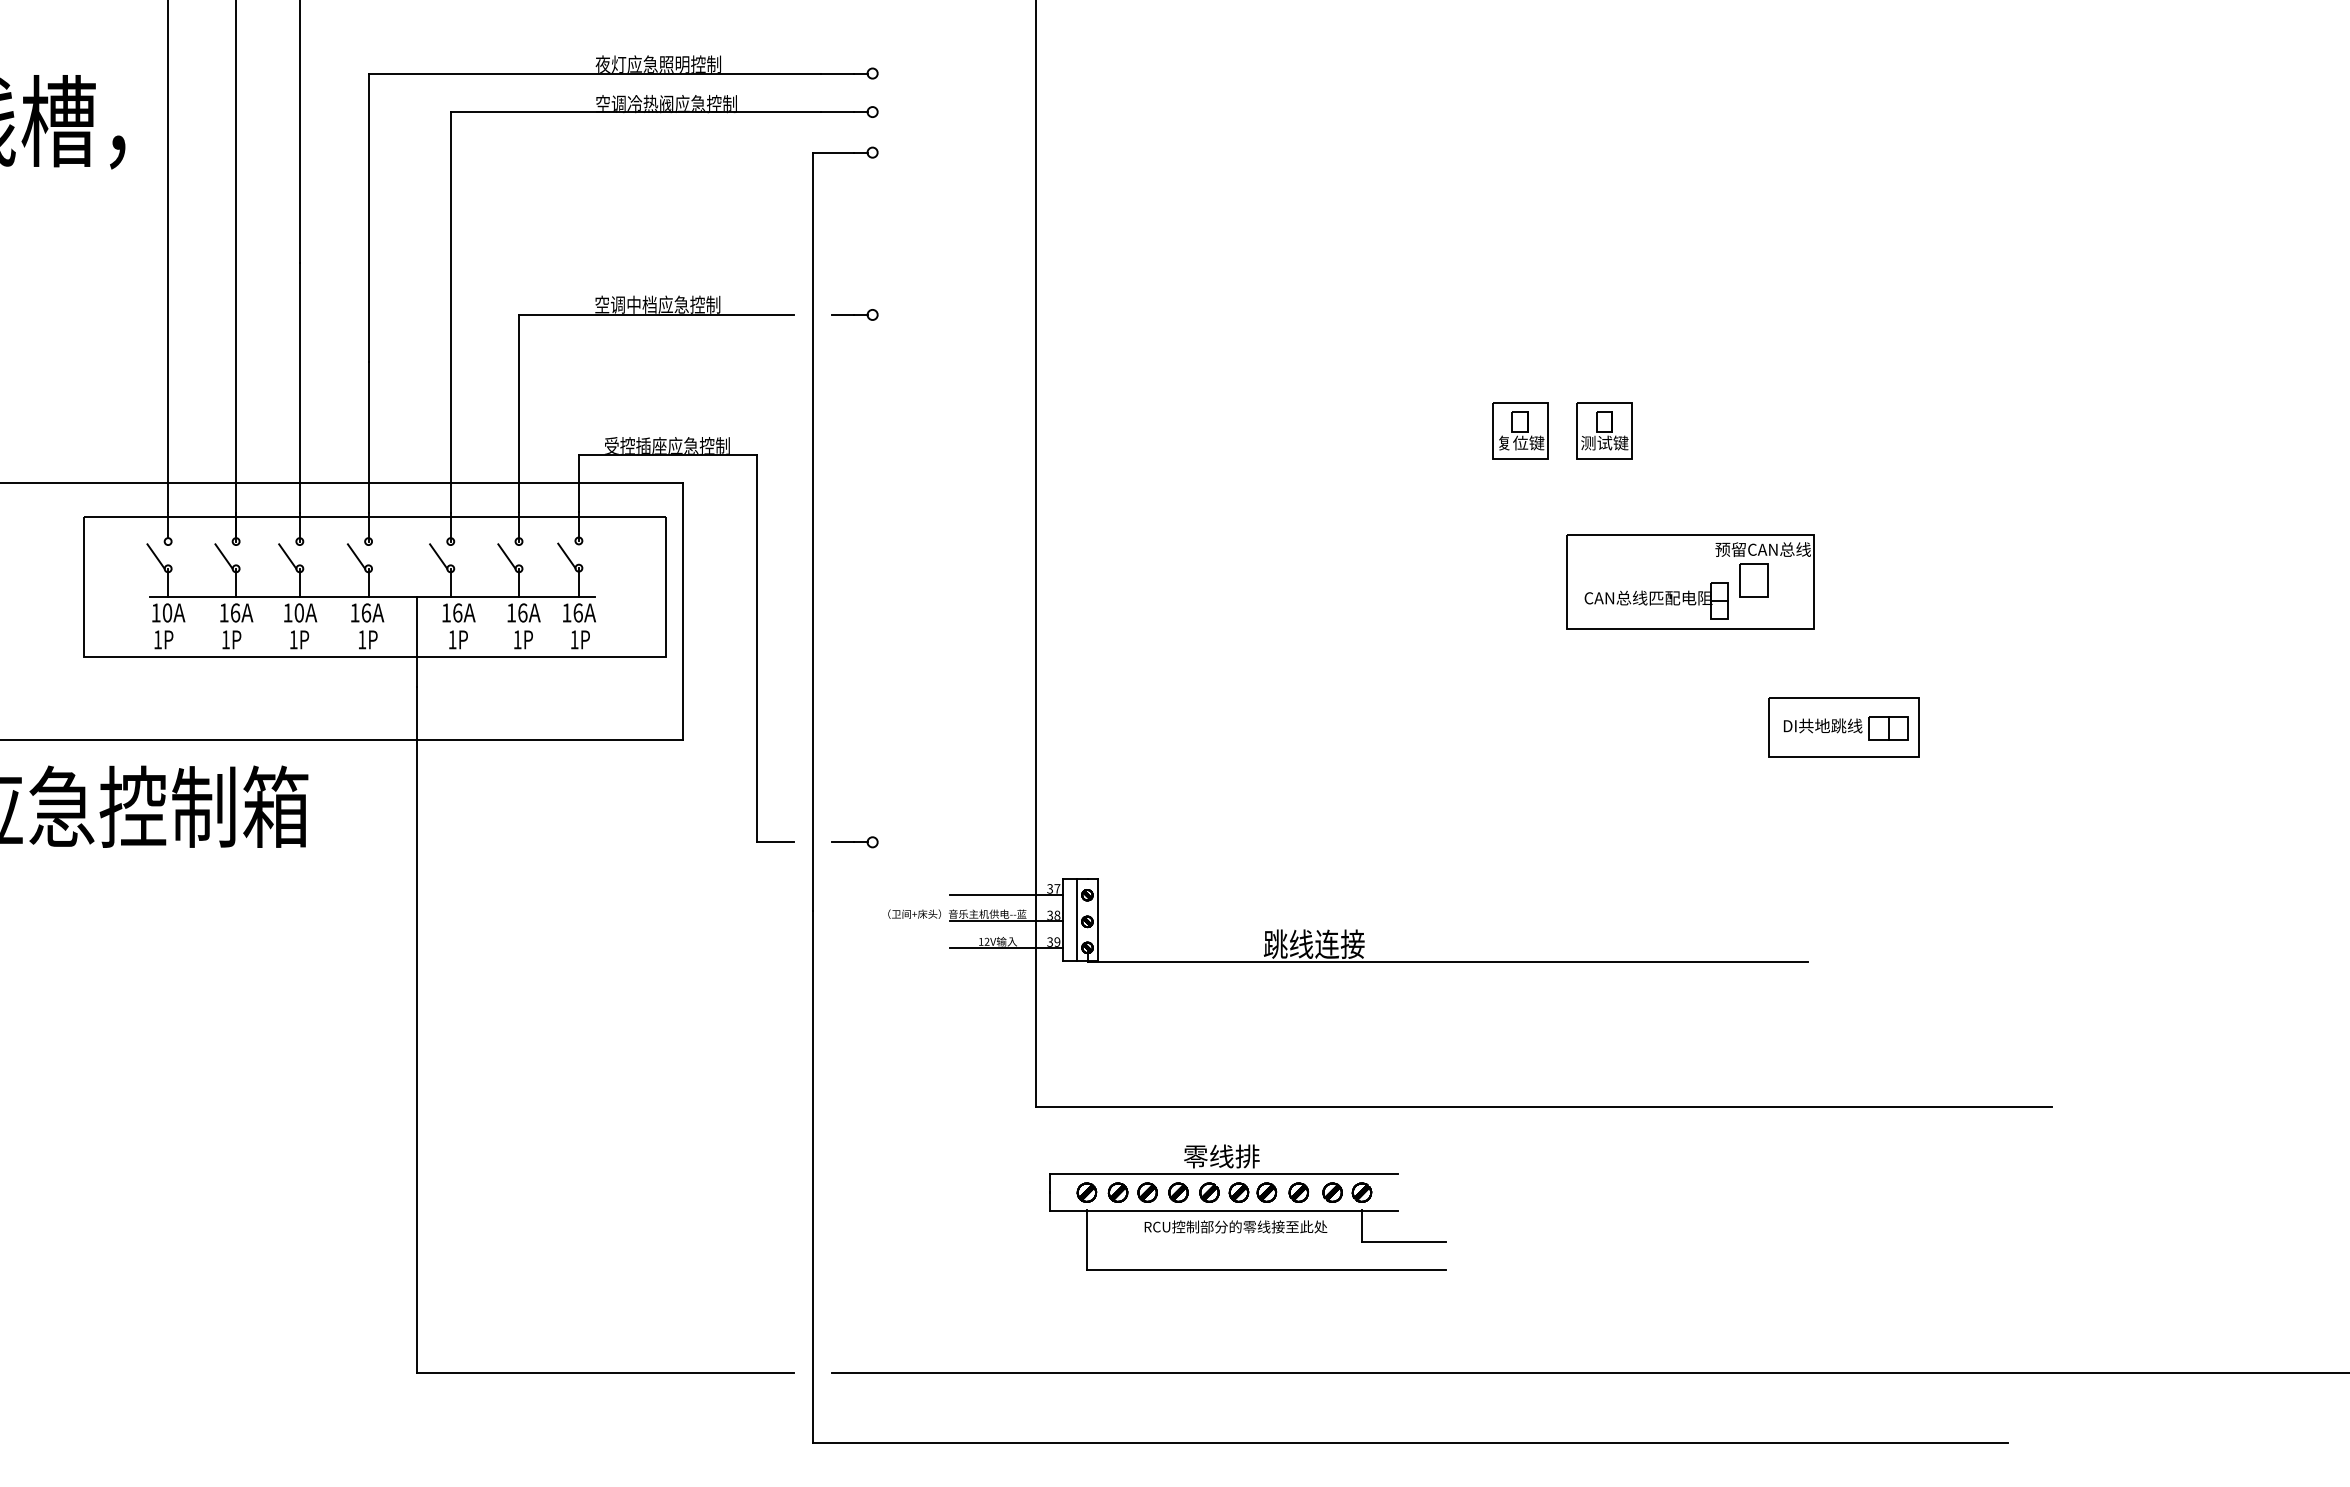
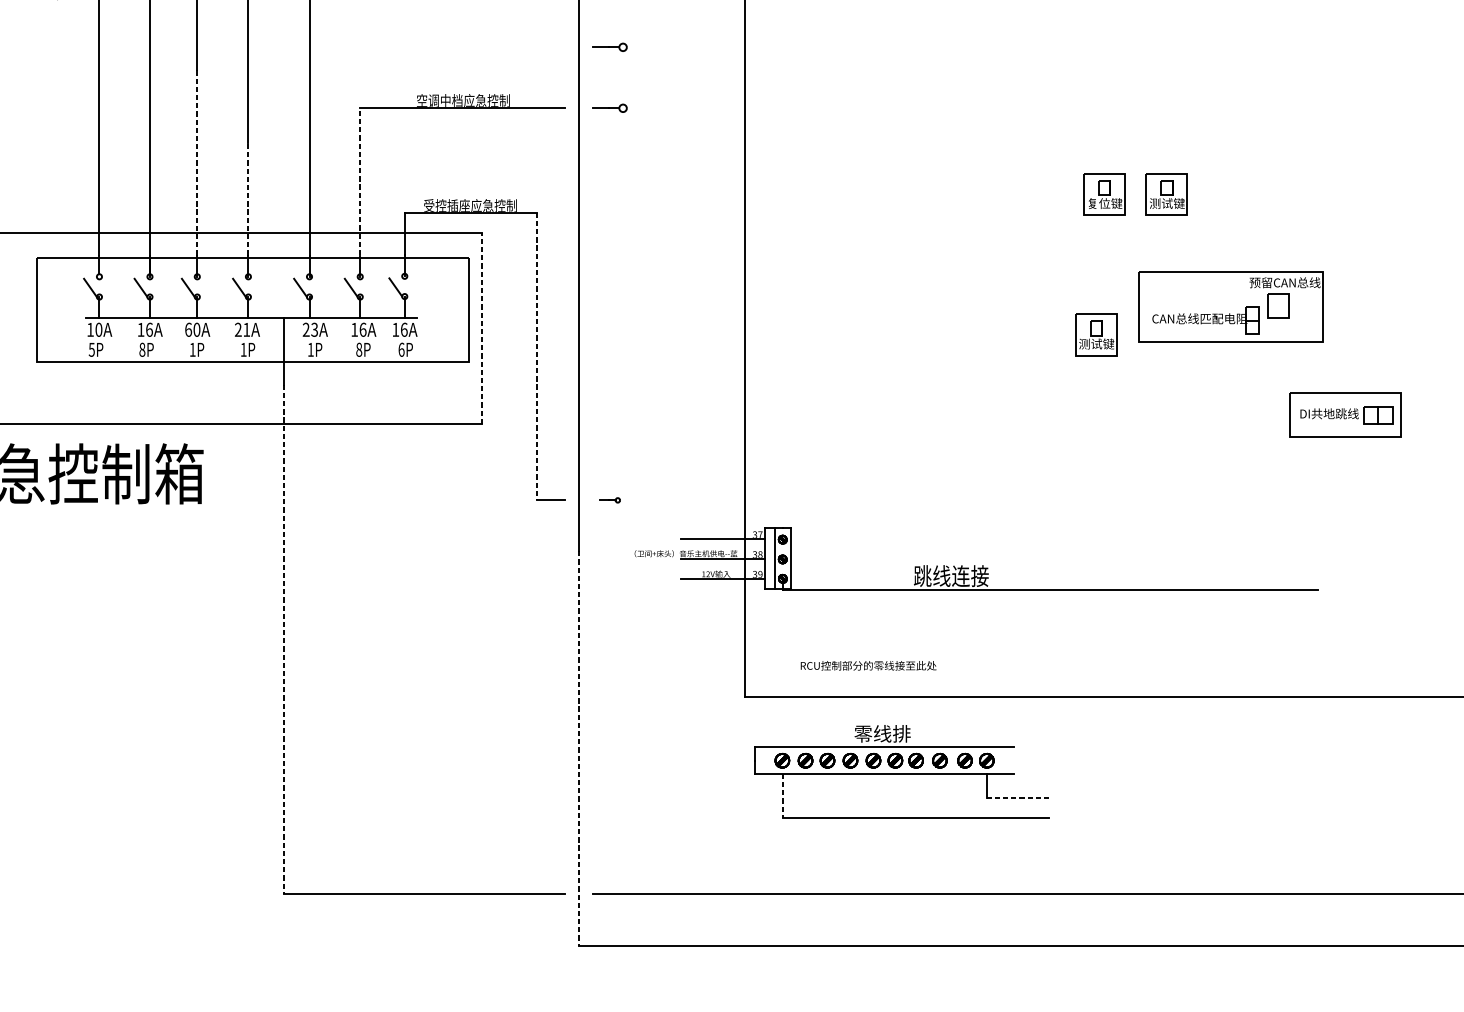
part: (854, 232) -> (609, 47), added
line: (299, 388) -> (197, 163), solid -> dashed
line: (519, 413) -> (360, 181), solid -> dashed
line: (368, 437) -> (248, 199), solid -> dashed
line: (683, 610) -> (482, 328), solid -> dashed
text: (287, 612) -> (188, 329), 10A -> 60A
text: (360, 612) -> (242, 329), 16A -> 21A
text: (451, 612) -> (310, 329), 16A -> 23A
part: (1509, 619) -> (1096, 334), added
text: (157, 639) -> (91, 349), 1P -> 5P
text: (225, 639) -> (142, 349), 1P -> 8P
text: (517, 639) -> (359, 349), 1P -> 8P
text: (574, 639) -> (401, 349), 1P -> 6P
line: (756, 649) -> (536, 357), solid -> dashed
part: (854, 842) -> (609, 500), size x0.6
line: (416, 1029) -> (284, 639), solid -> dashed
line: (813, 1176) -> (579, 748), solid -> dashed
text: (1235, 1226) -> (868, 665), moved
line: (1087, 1239) -> (782, 795), solid -> dashed
line: (1403, 1242) -> (1017, 797), solid -> dashed

